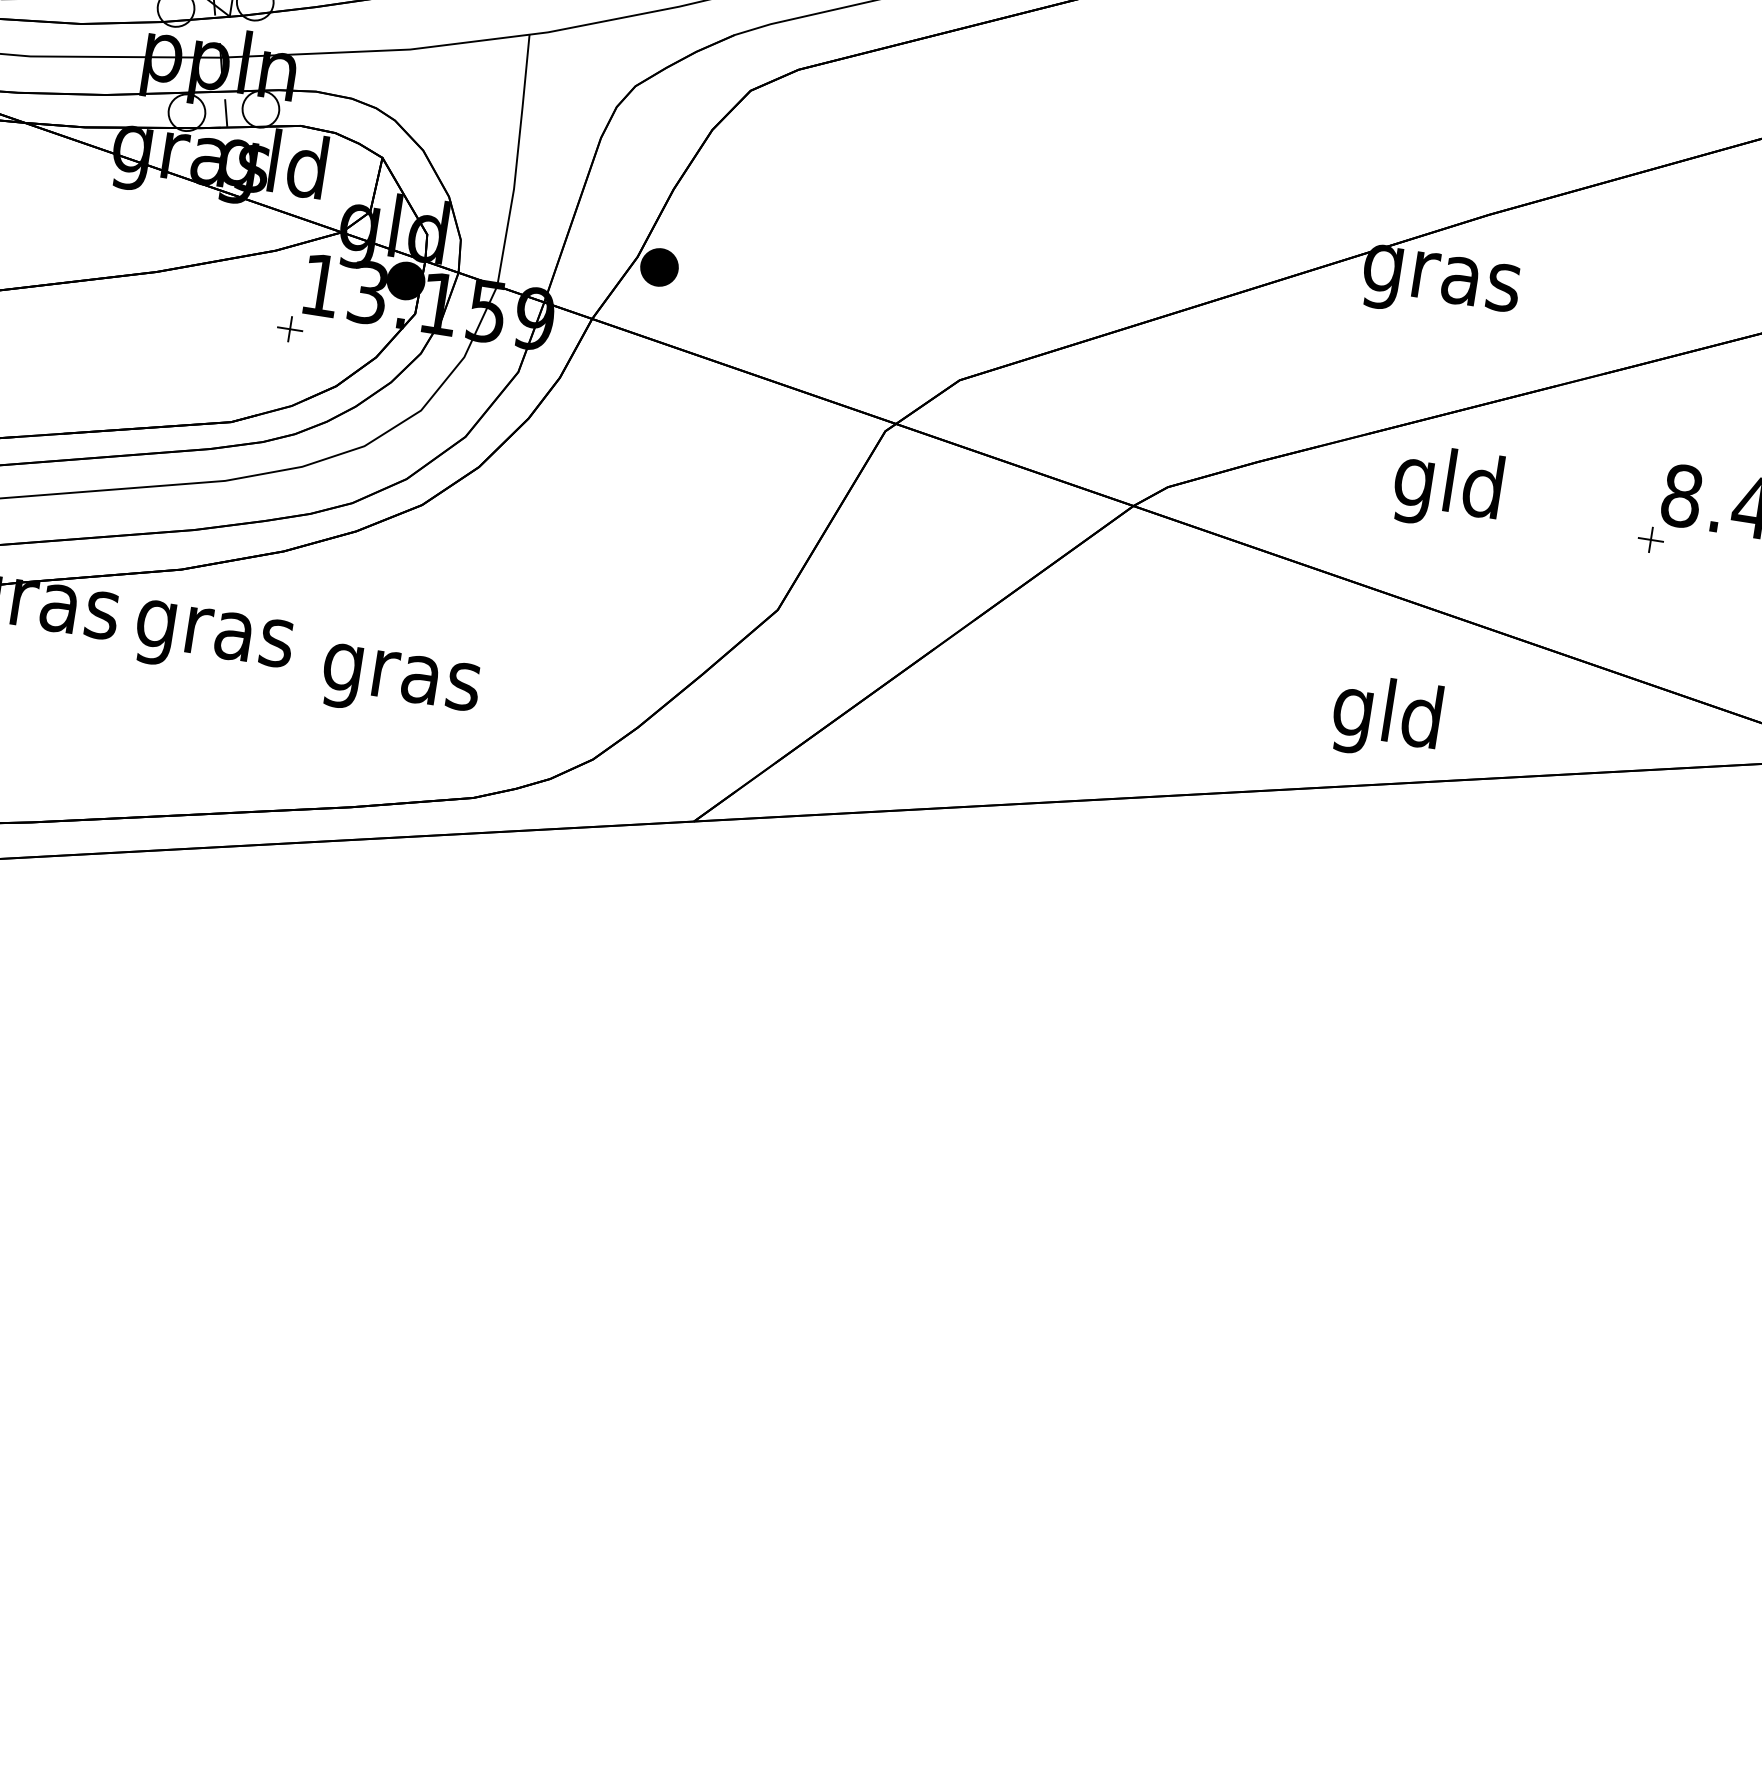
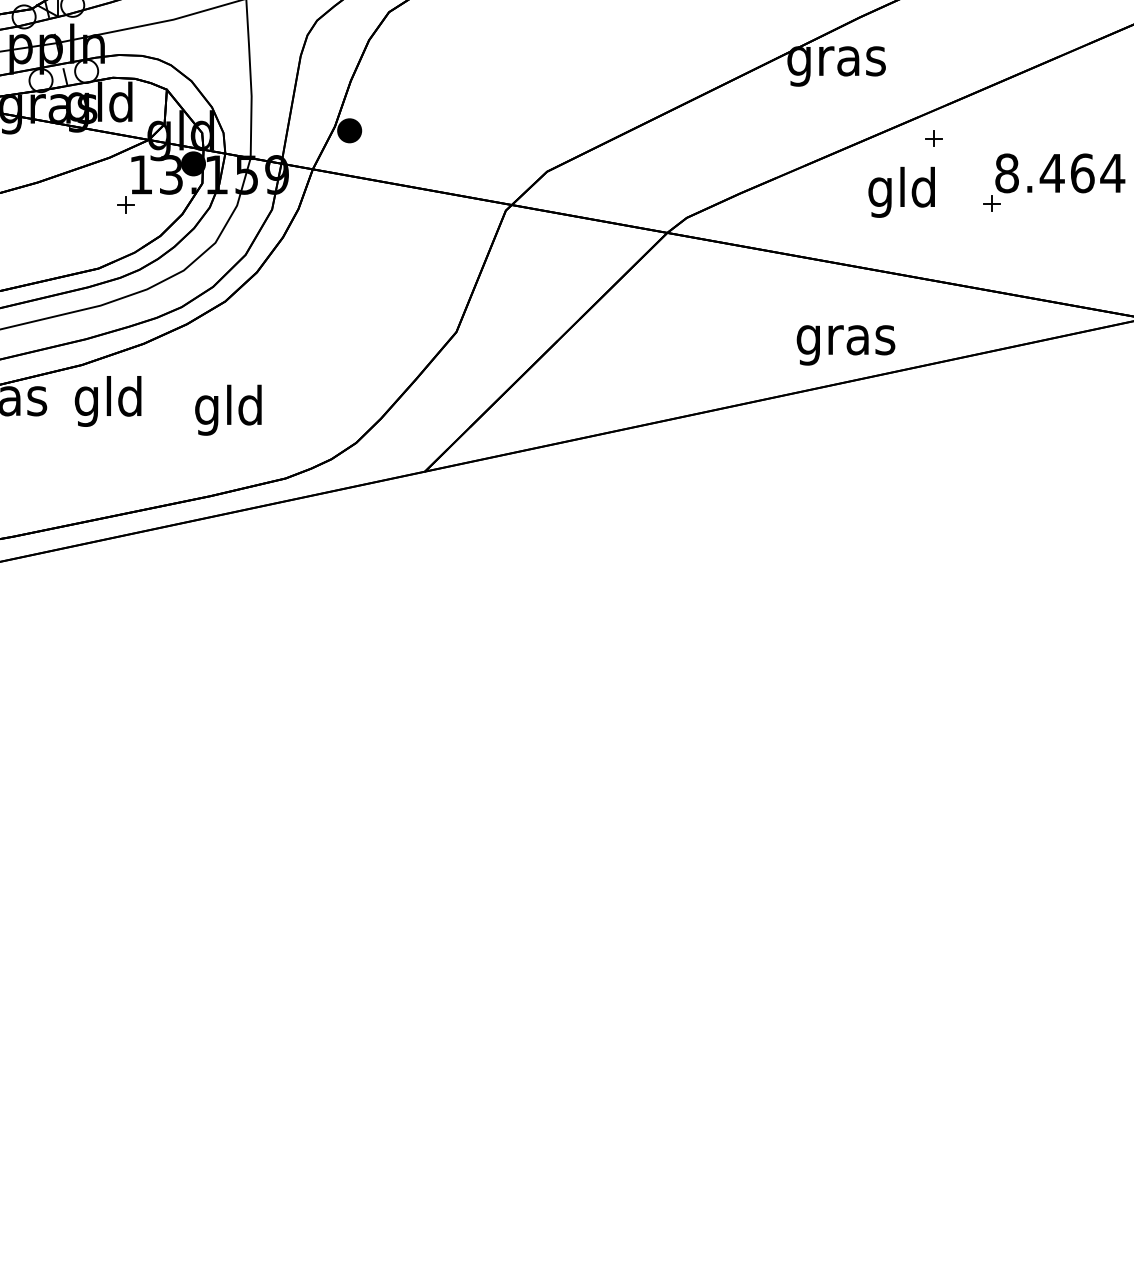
part: (1574, 423) -> (933, 138), added
text: (1447, 486) -> (901, 191), moved
text: (214, 633) -> (108, 401), gras -> gld
text: (402, 675) -> (229, 409), gras -> gld
text: (1387, 717) -> (845, 339), gld -> gras

